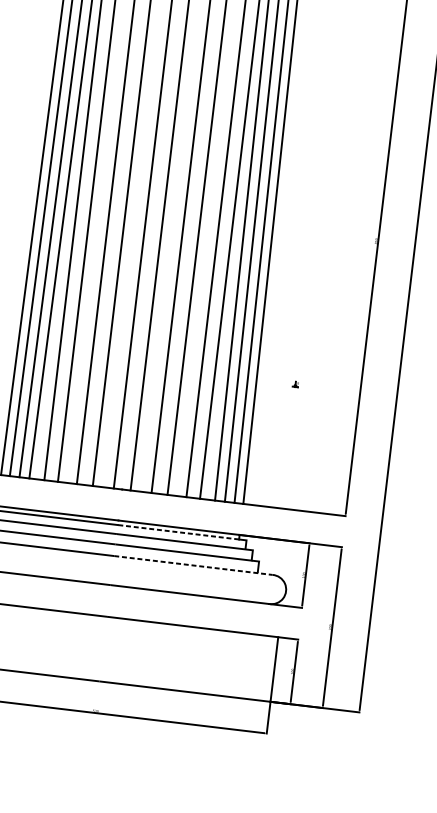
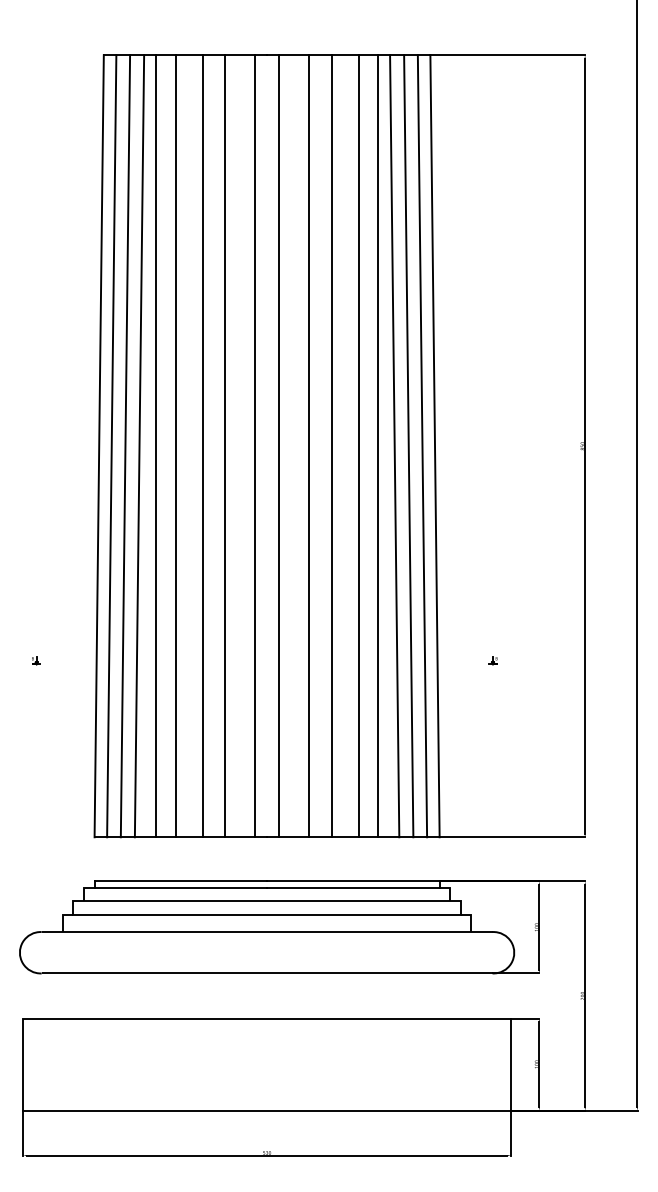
line: (177, 531) -> (352, 887), dashed -> solid
line: (193, 565) -> (379, 932), dashed -> solid

